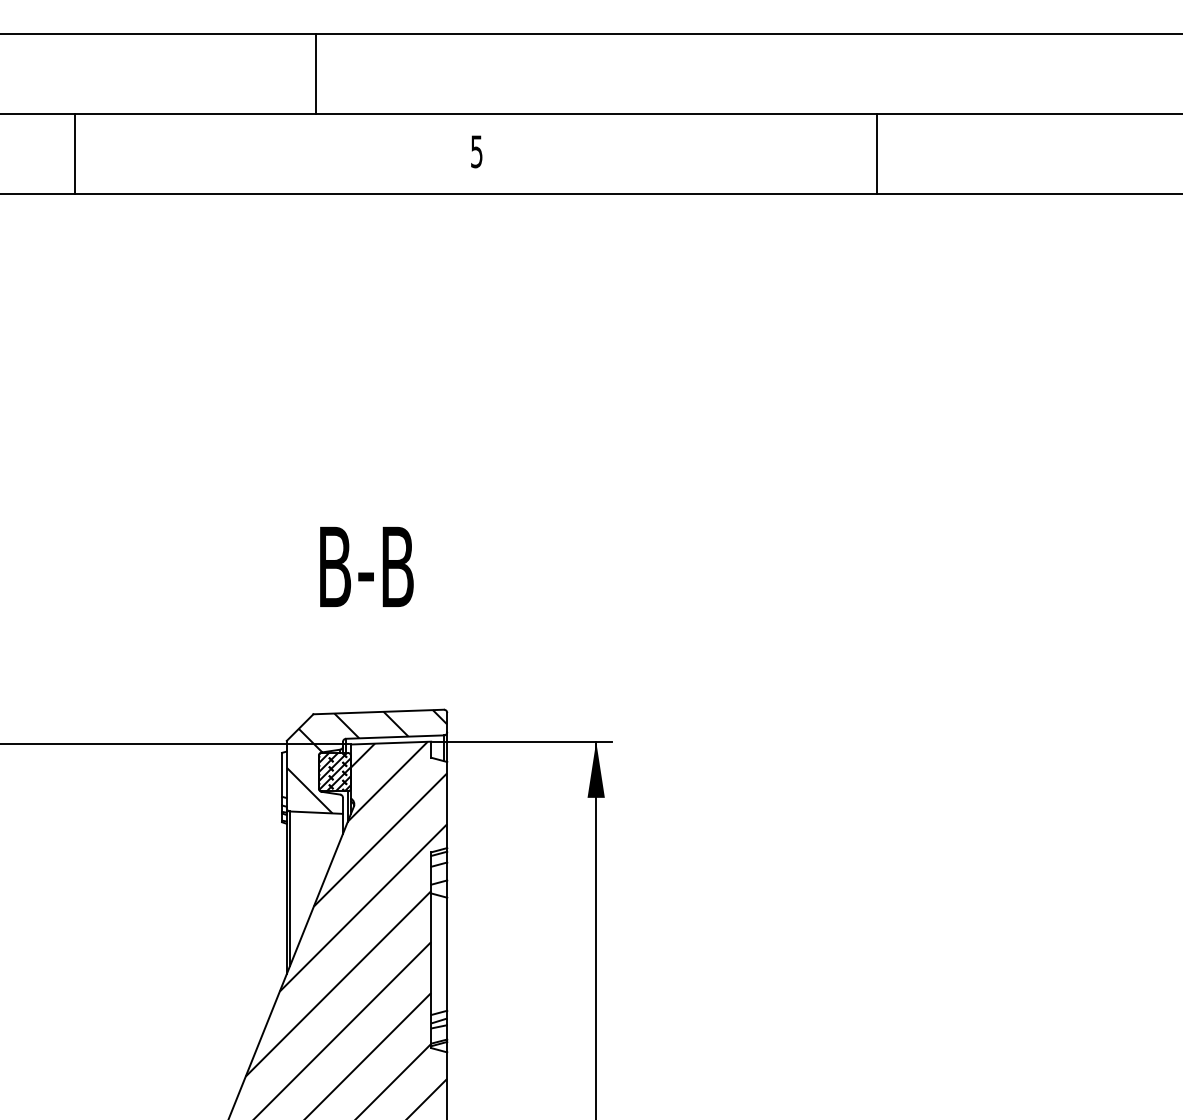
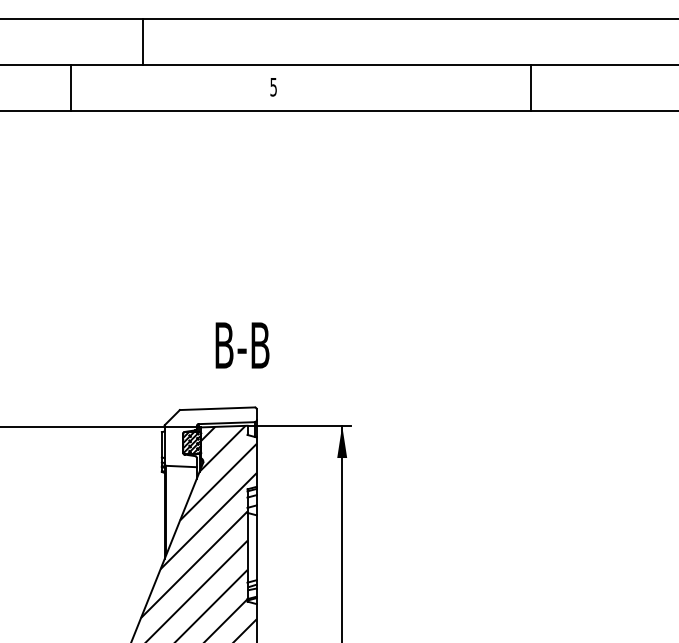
line: (316, 73) -> (143, 42), moved
line: (75, 154) -> (71, 88), moved
line: (877, 154) -> (530, 88), moved
text: (366, 566) -> (242, 345), moved
hatch: (366, 760) -> (210, 436), removed

